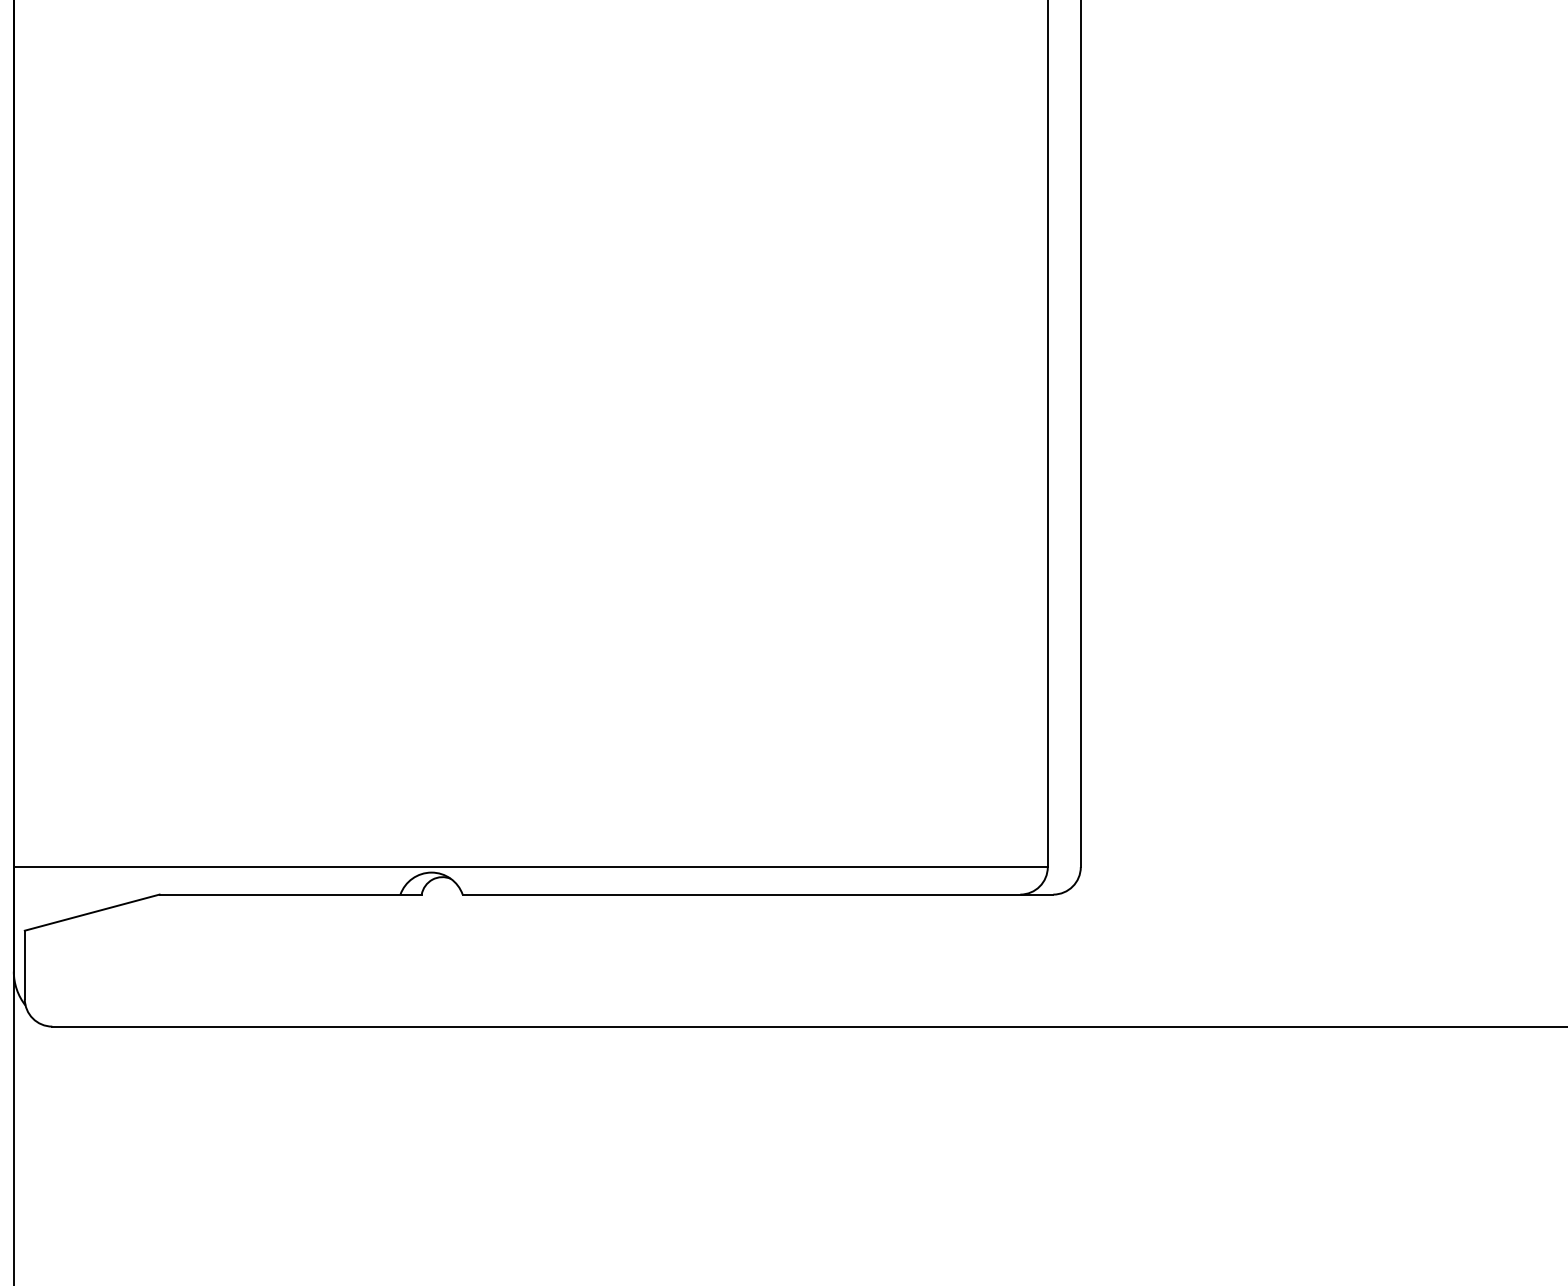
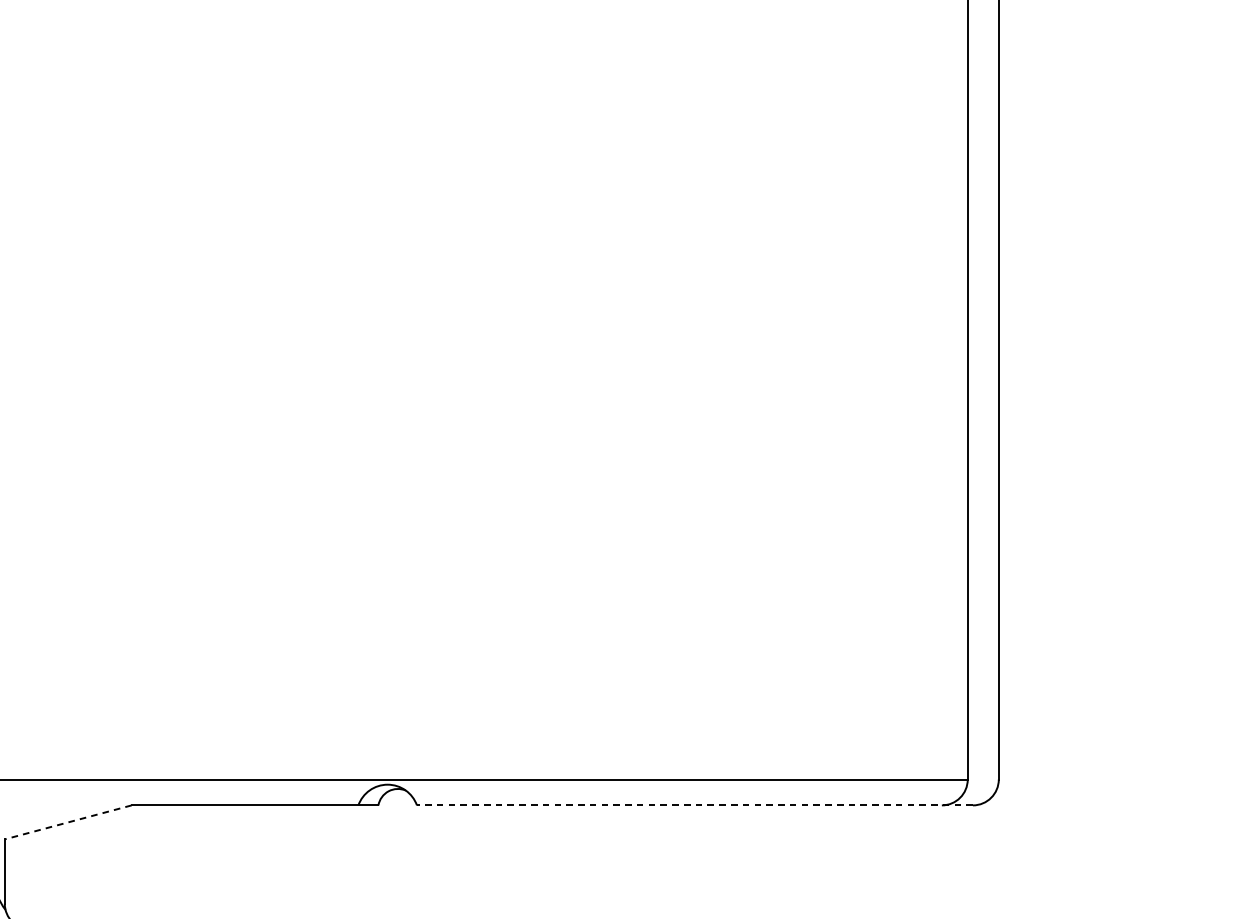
line: (757, 894) -> (694, 805), solid -> dashed
line: (92, 912) -> (68, 822), solid -> dashed

